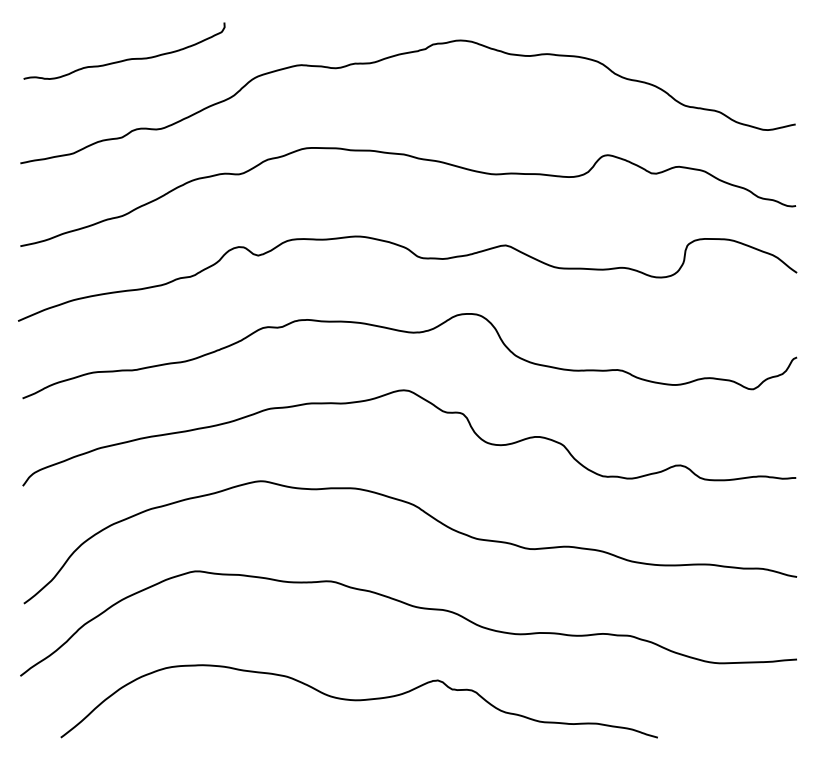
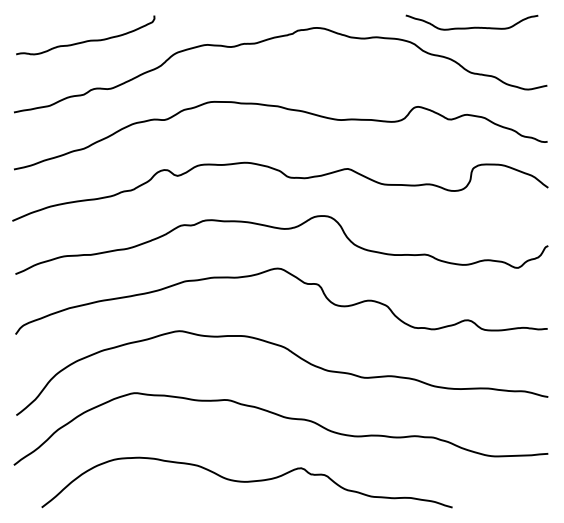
curve: (689, 38) -> (474, 26), added

